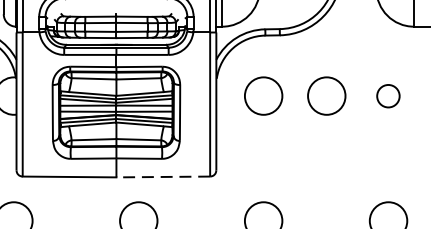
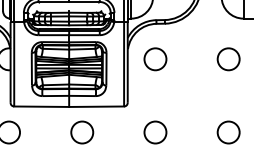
circle: (326, 96) -> (192, 59), removed
circle: (388, 96) -> (228, 59), size x1.67
line: (163, 176) -> (96, 106), dashed -> solid

